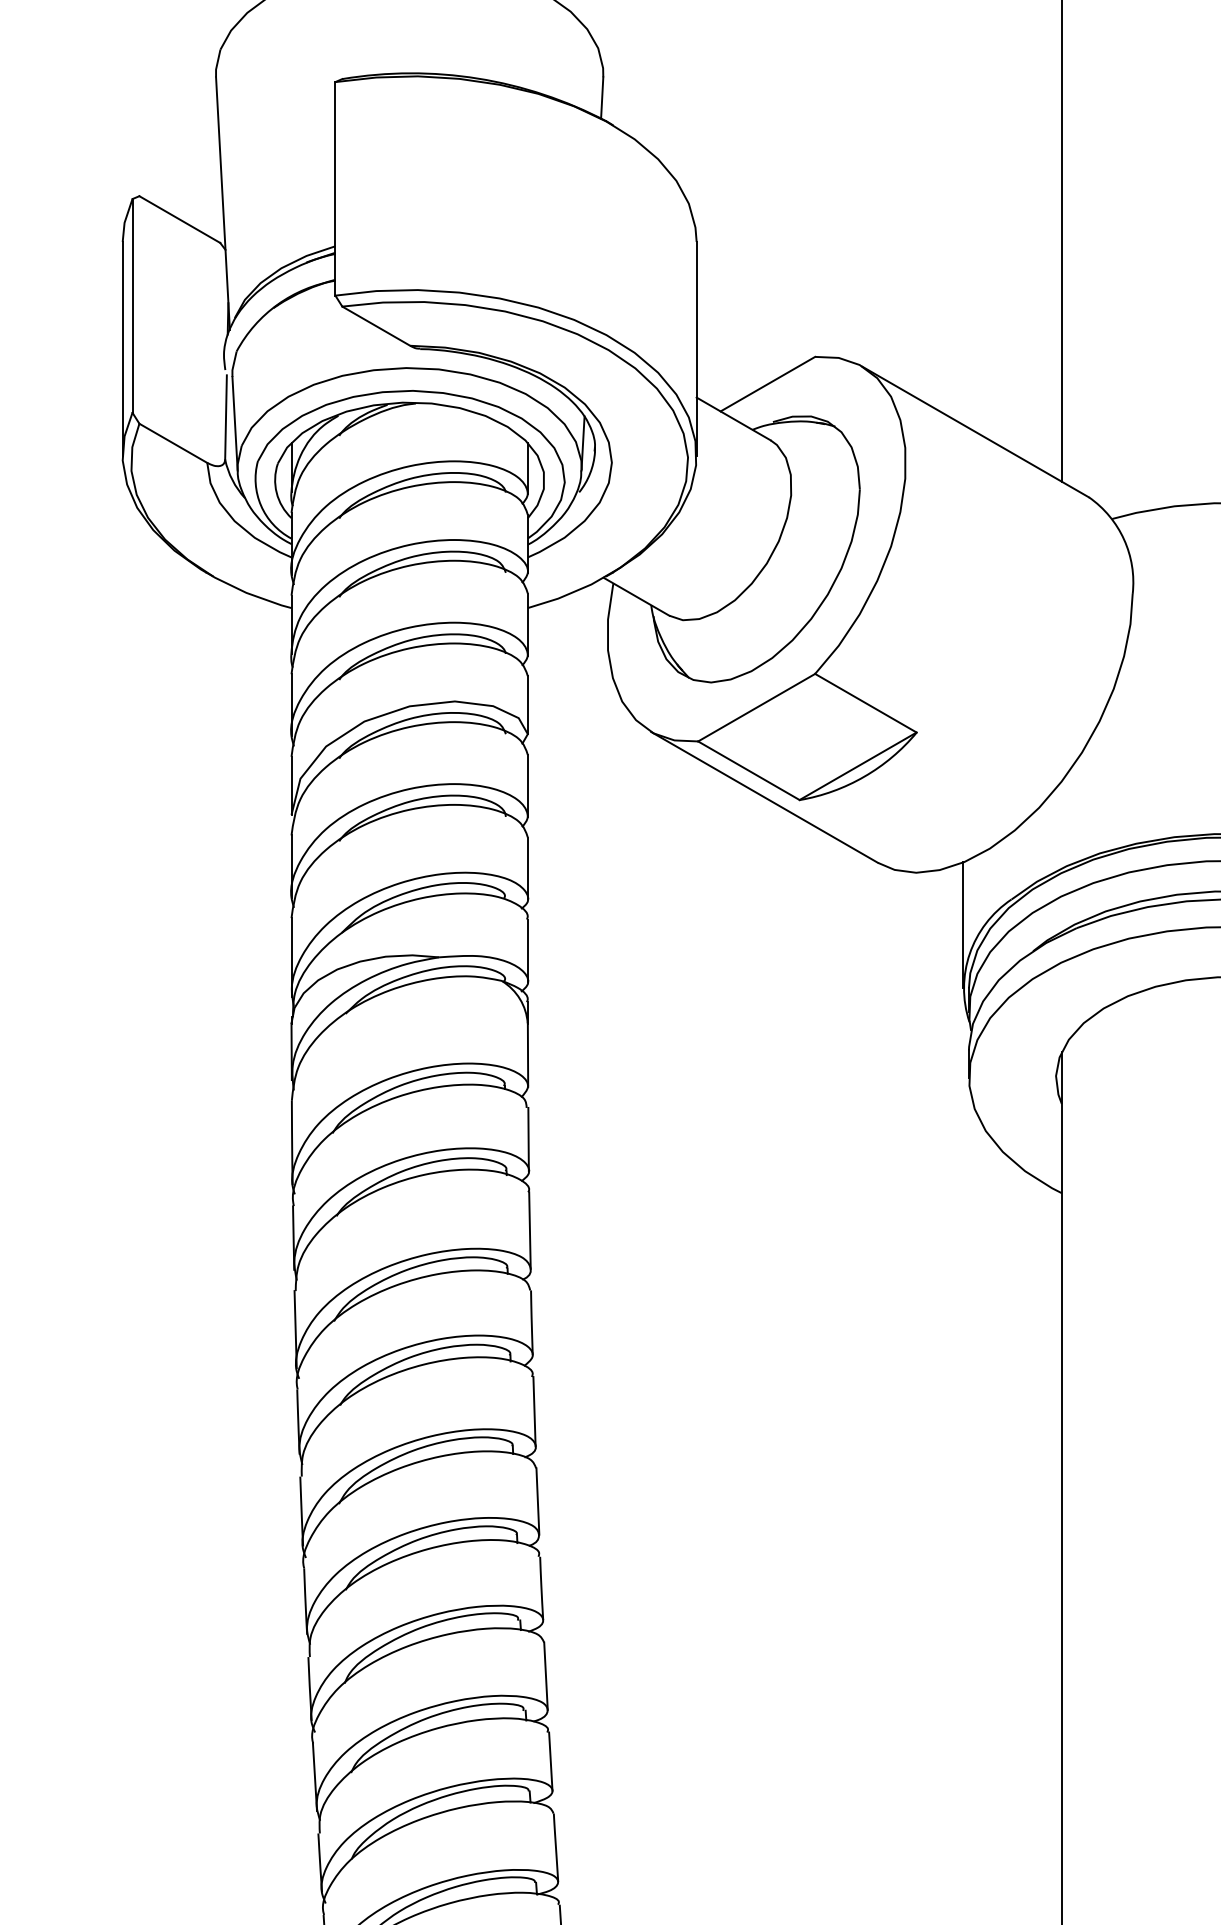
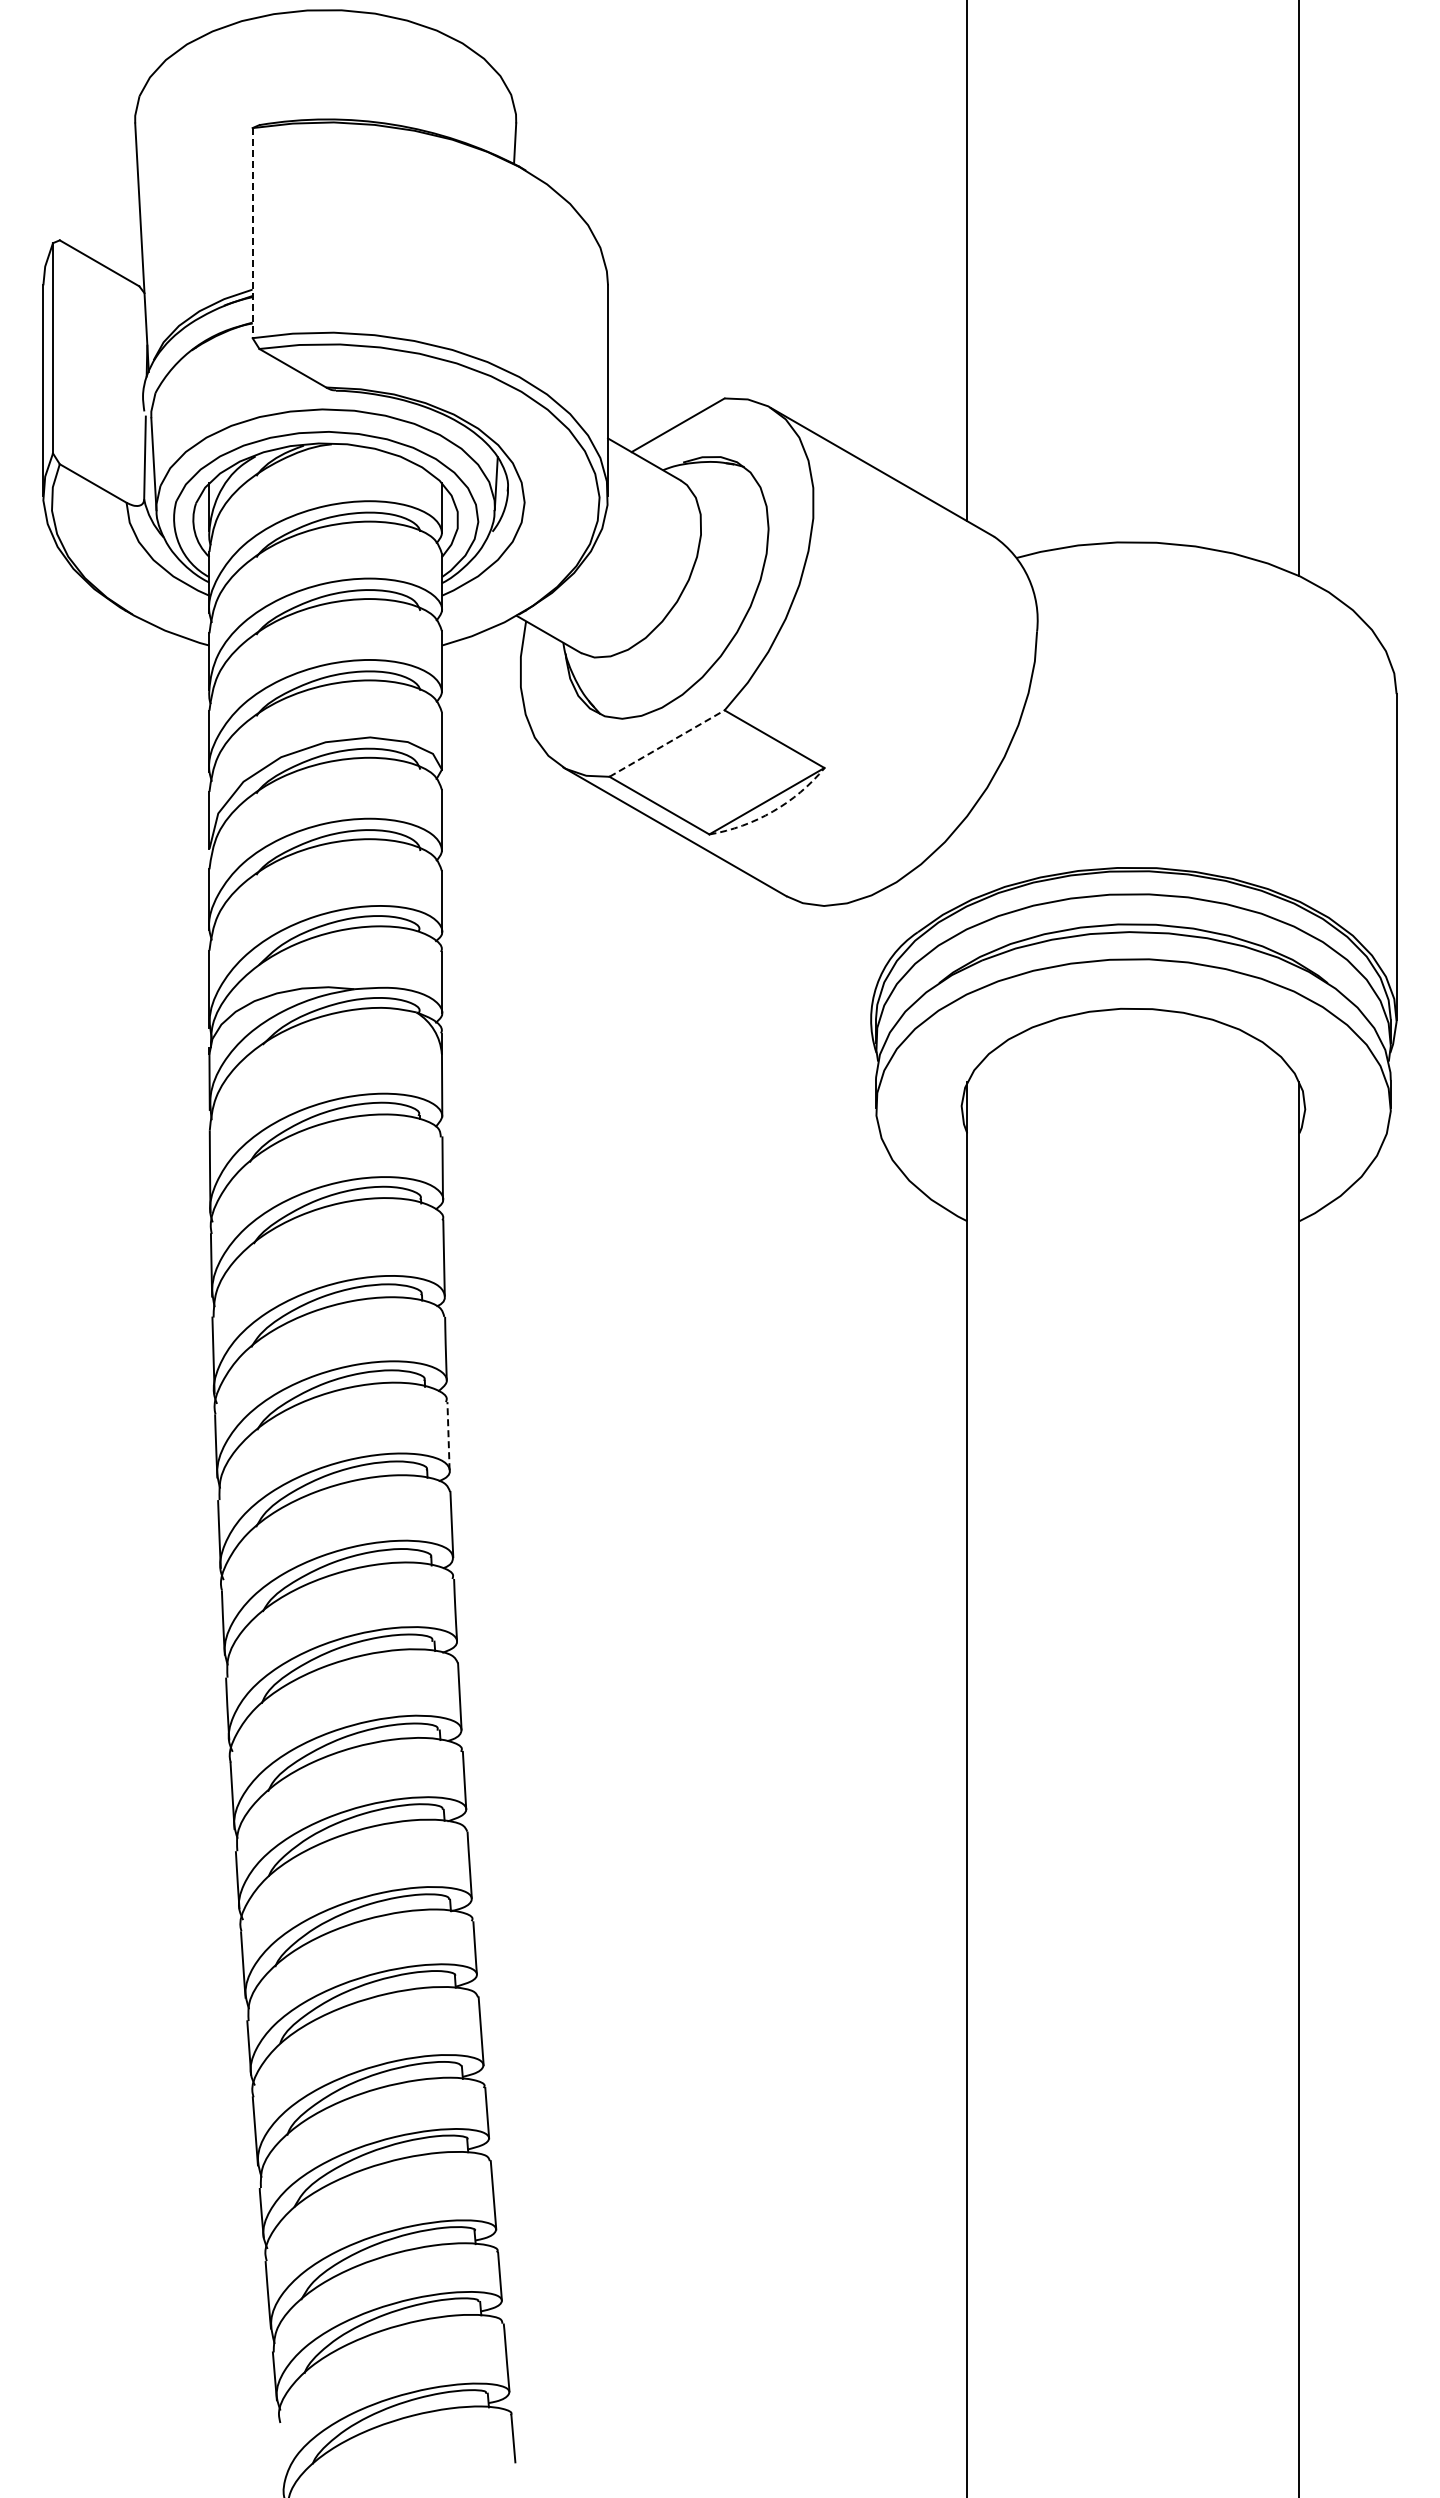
line: (335, 189) -> (252, 233), solid -> dashed
line: (757, 707) -> (667, 743), solid -> dashed
arc: (863, 776) -> (772, 811), solid -> dashed
line: (963, 925) -> (870, 957), removed
line: (534, 1410) -> (448, 1435), solid -> dashed

